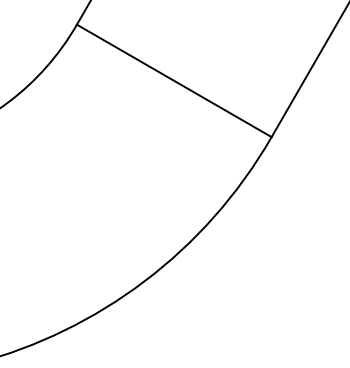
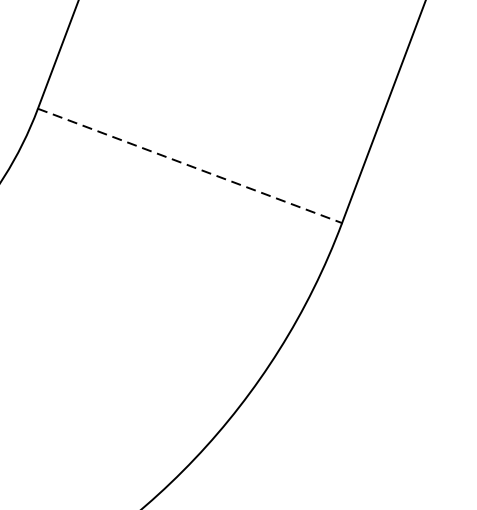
line: (174, 81) -> (190, 166), solid -> dashed

